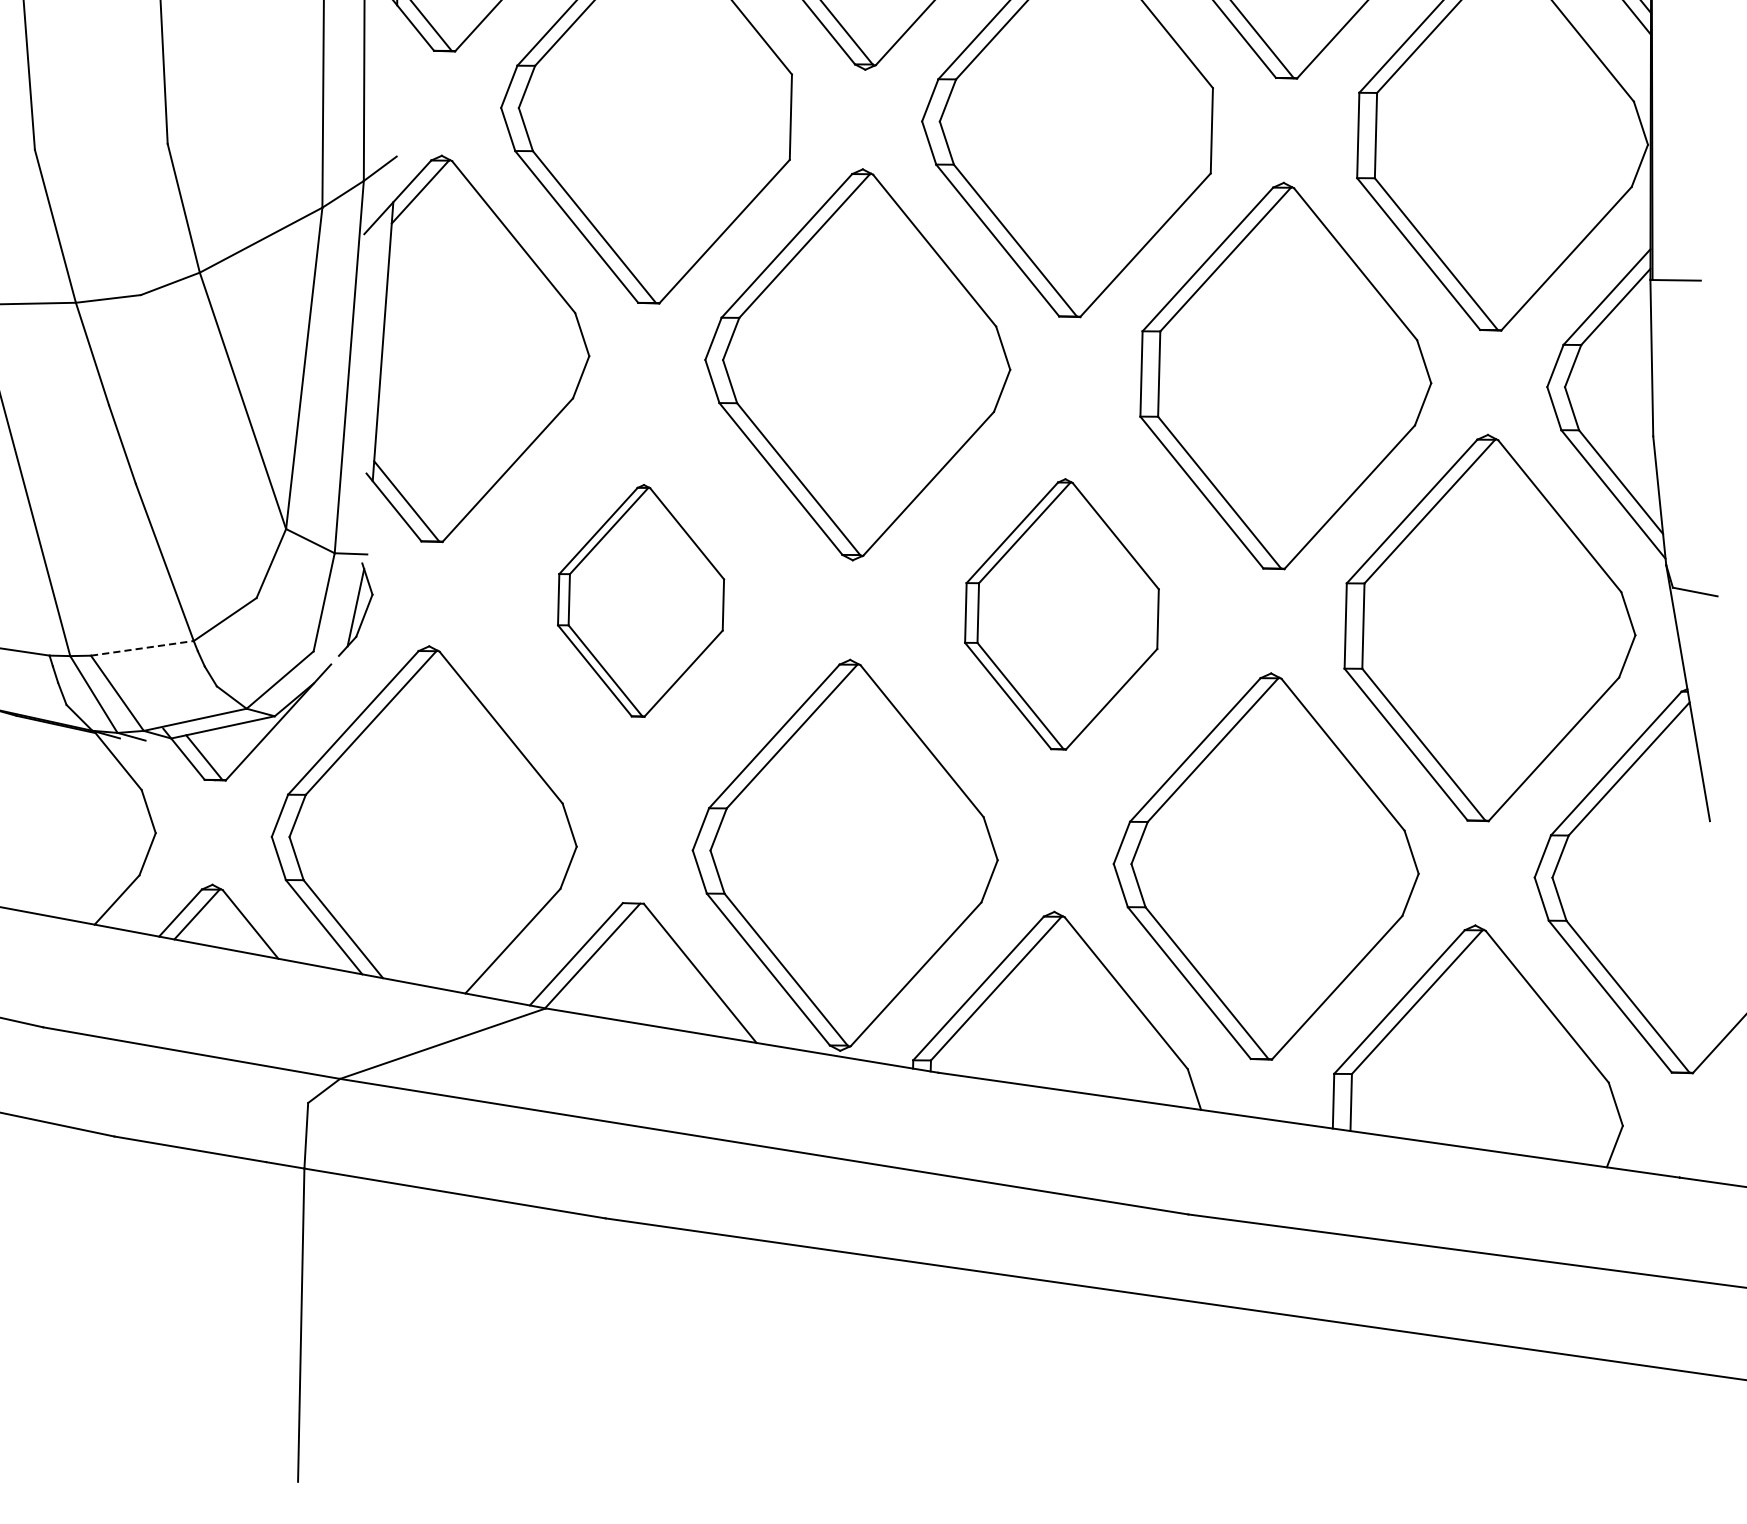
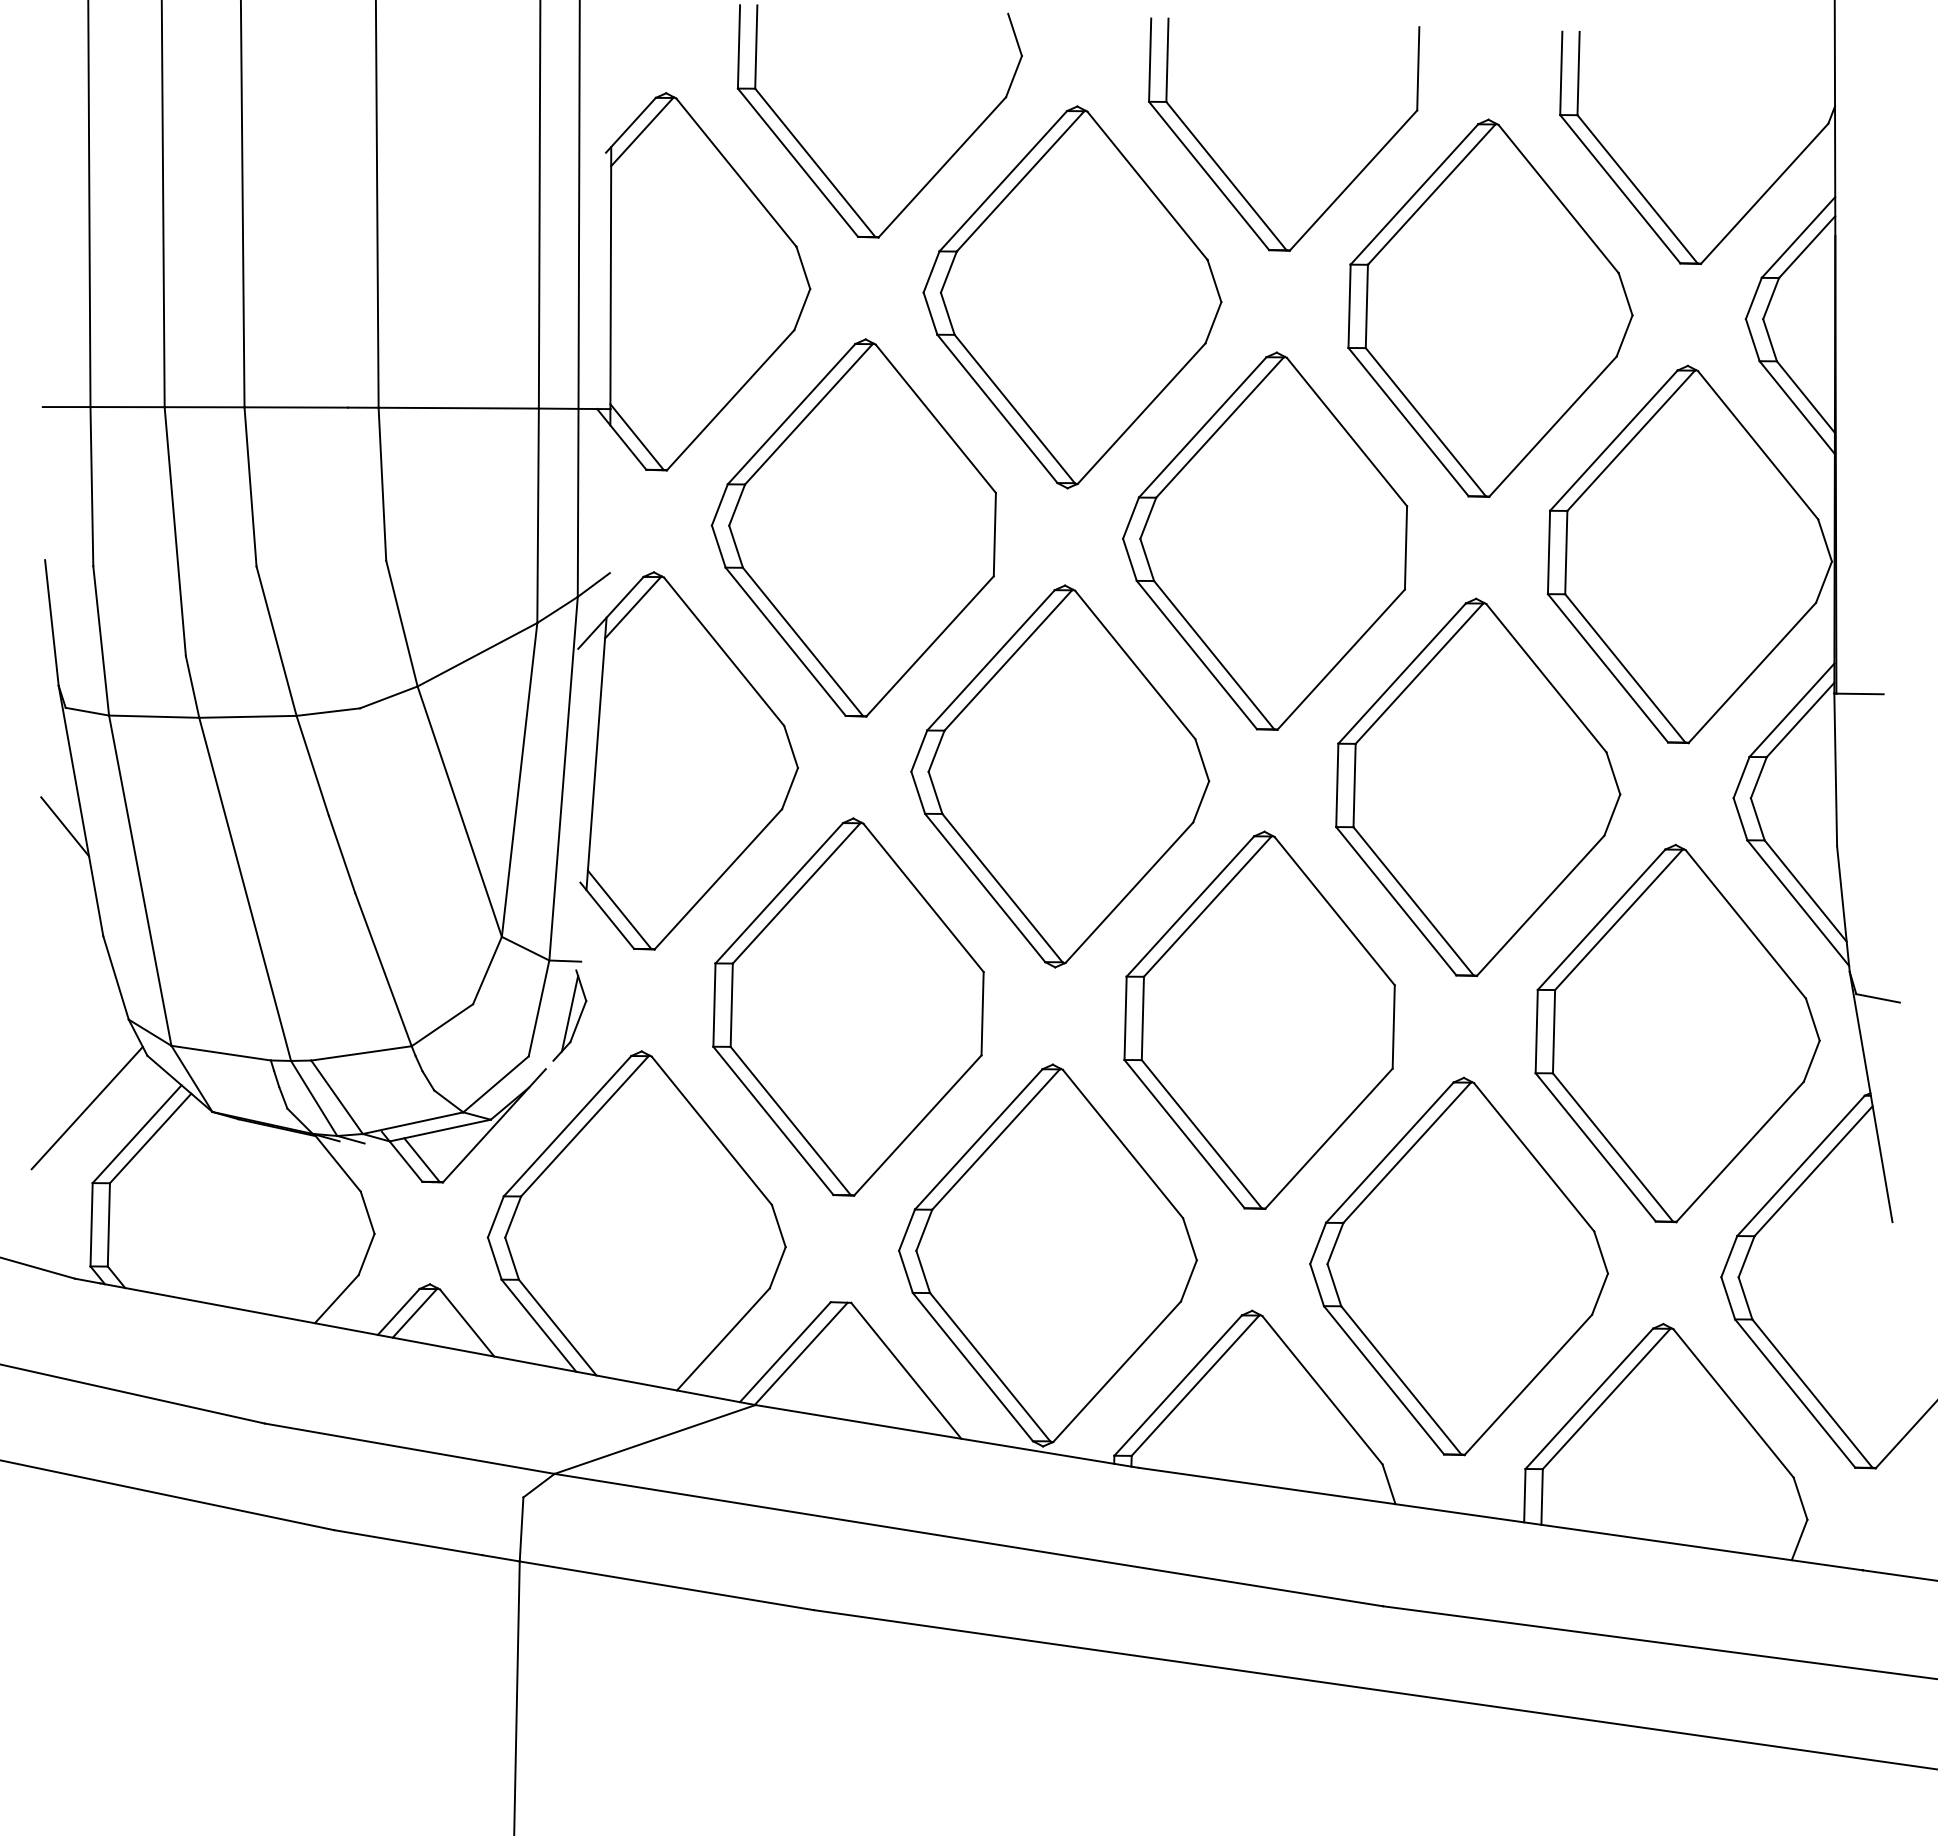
part: (641, 600) -> (848, 1006), size x1.67
part: (1061, 613) -> (1259, 1019), size x1.43
line: (142, 648) -> (361, 1053), dashed -> solid

